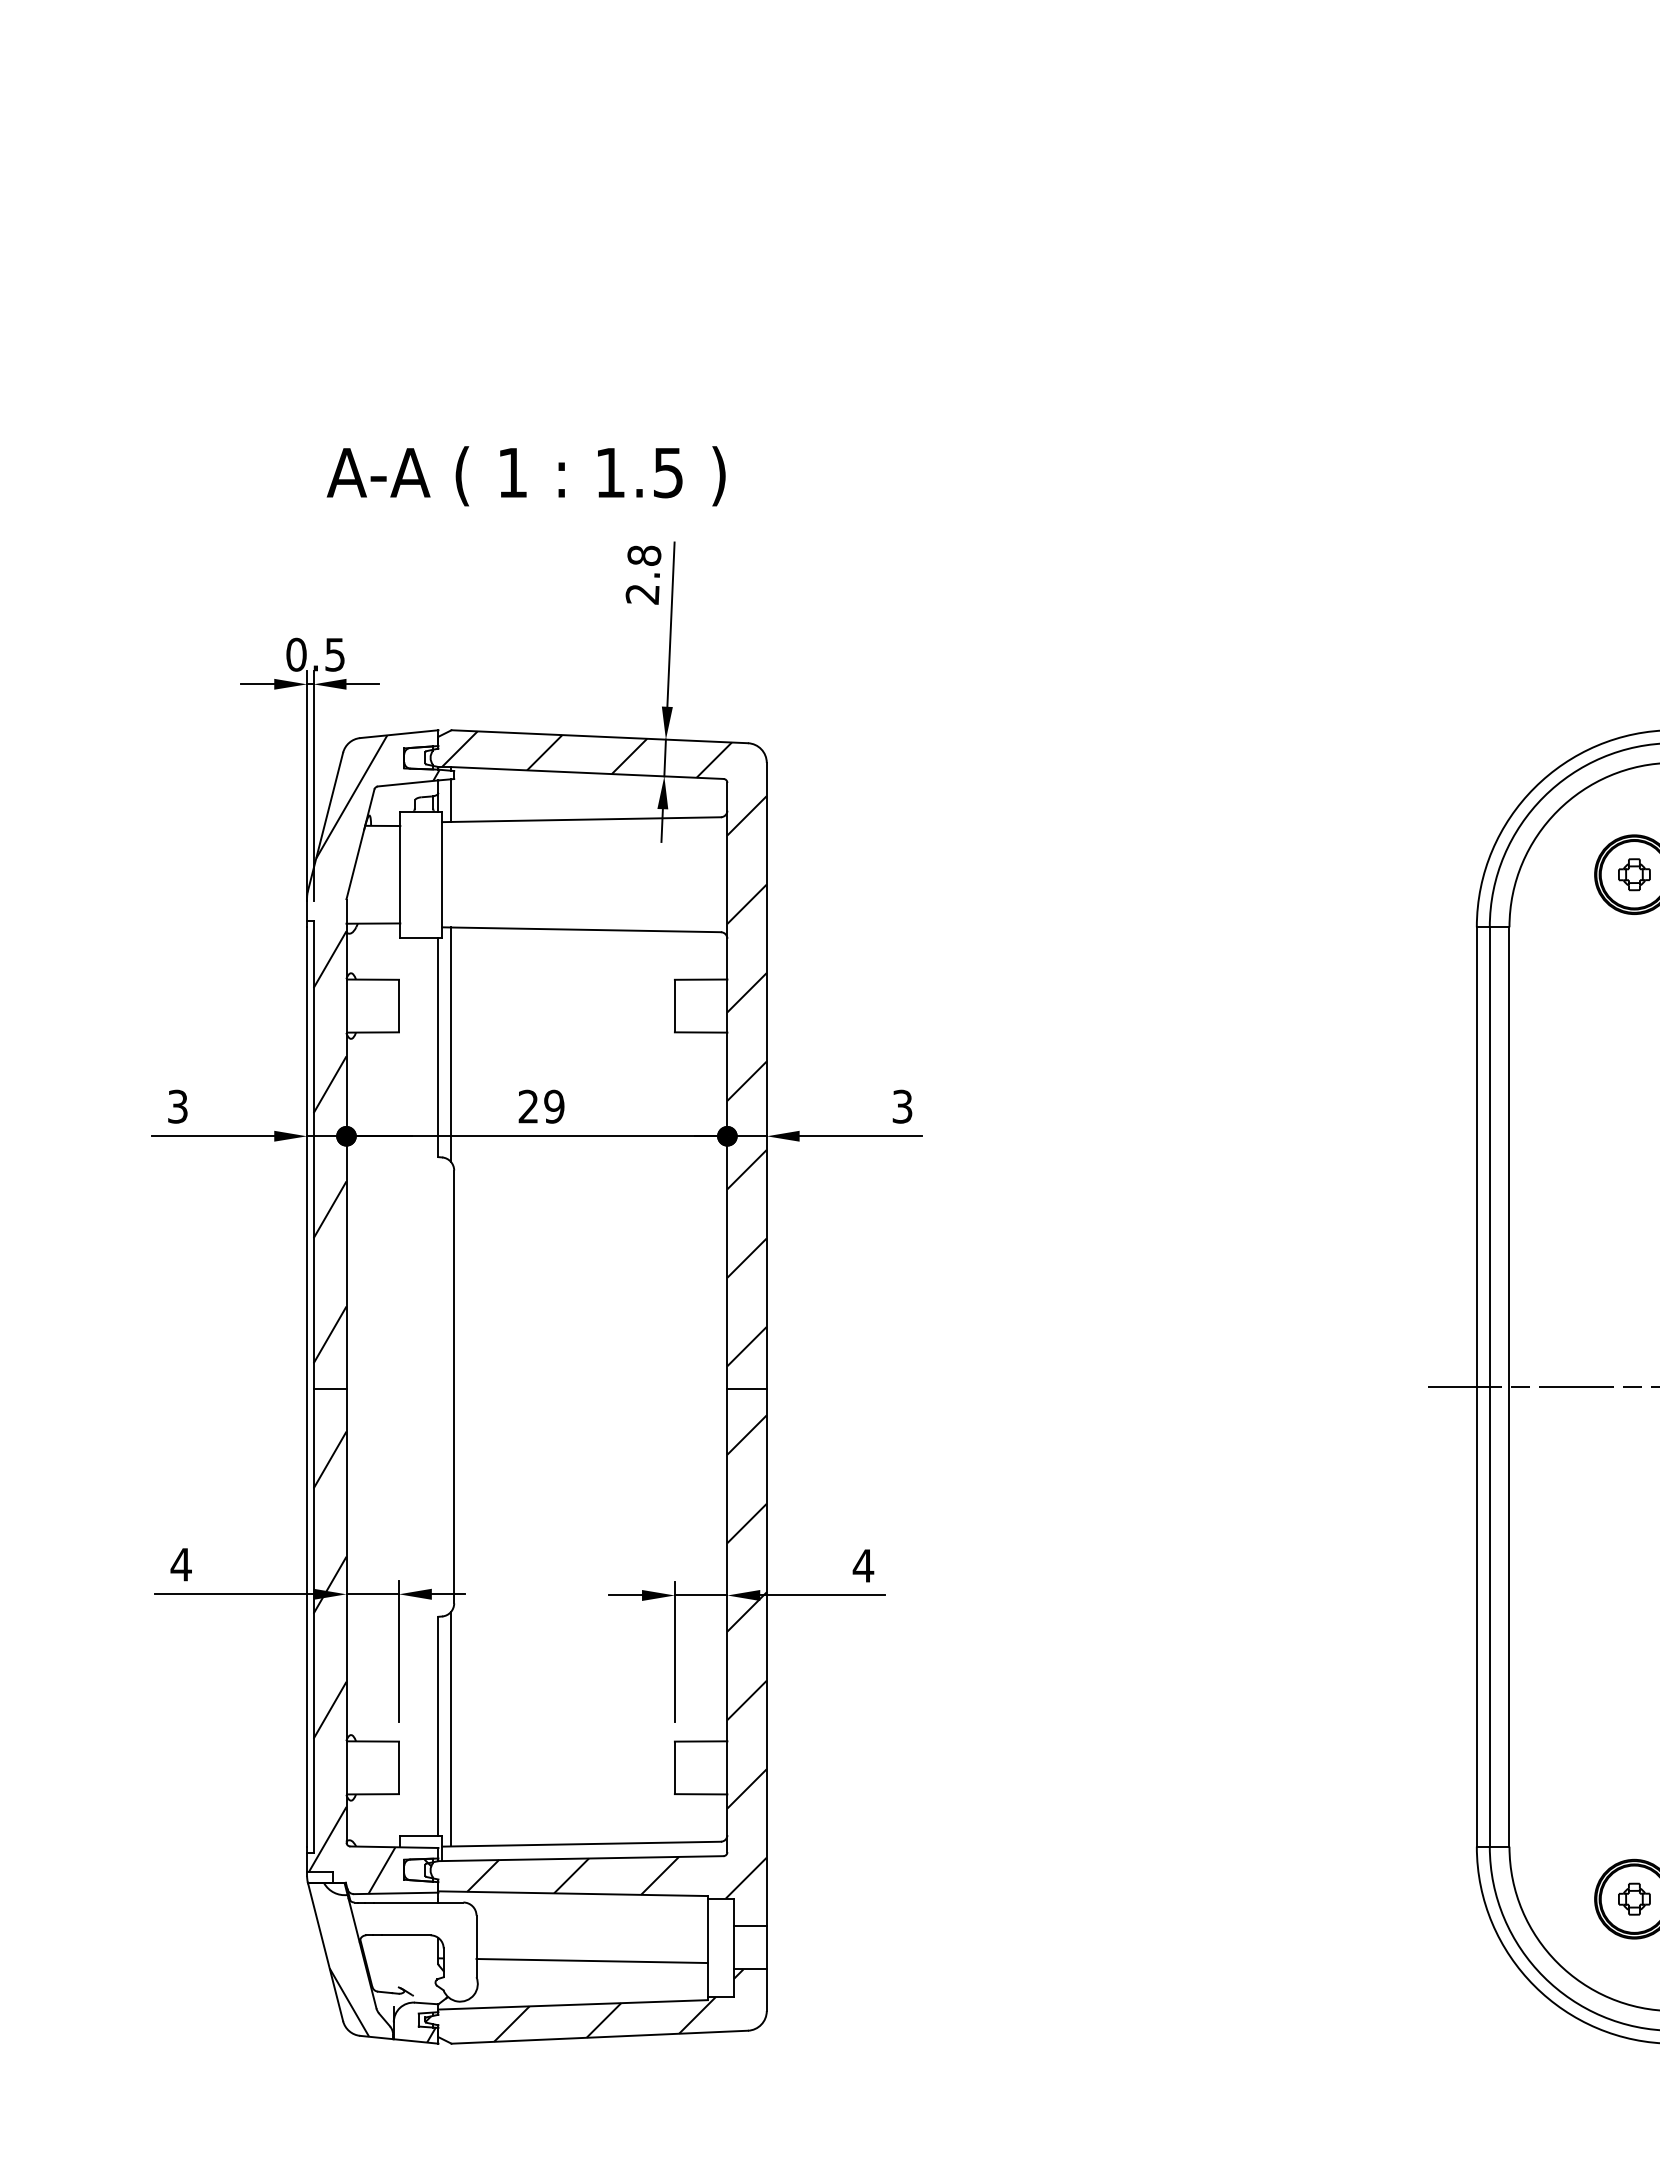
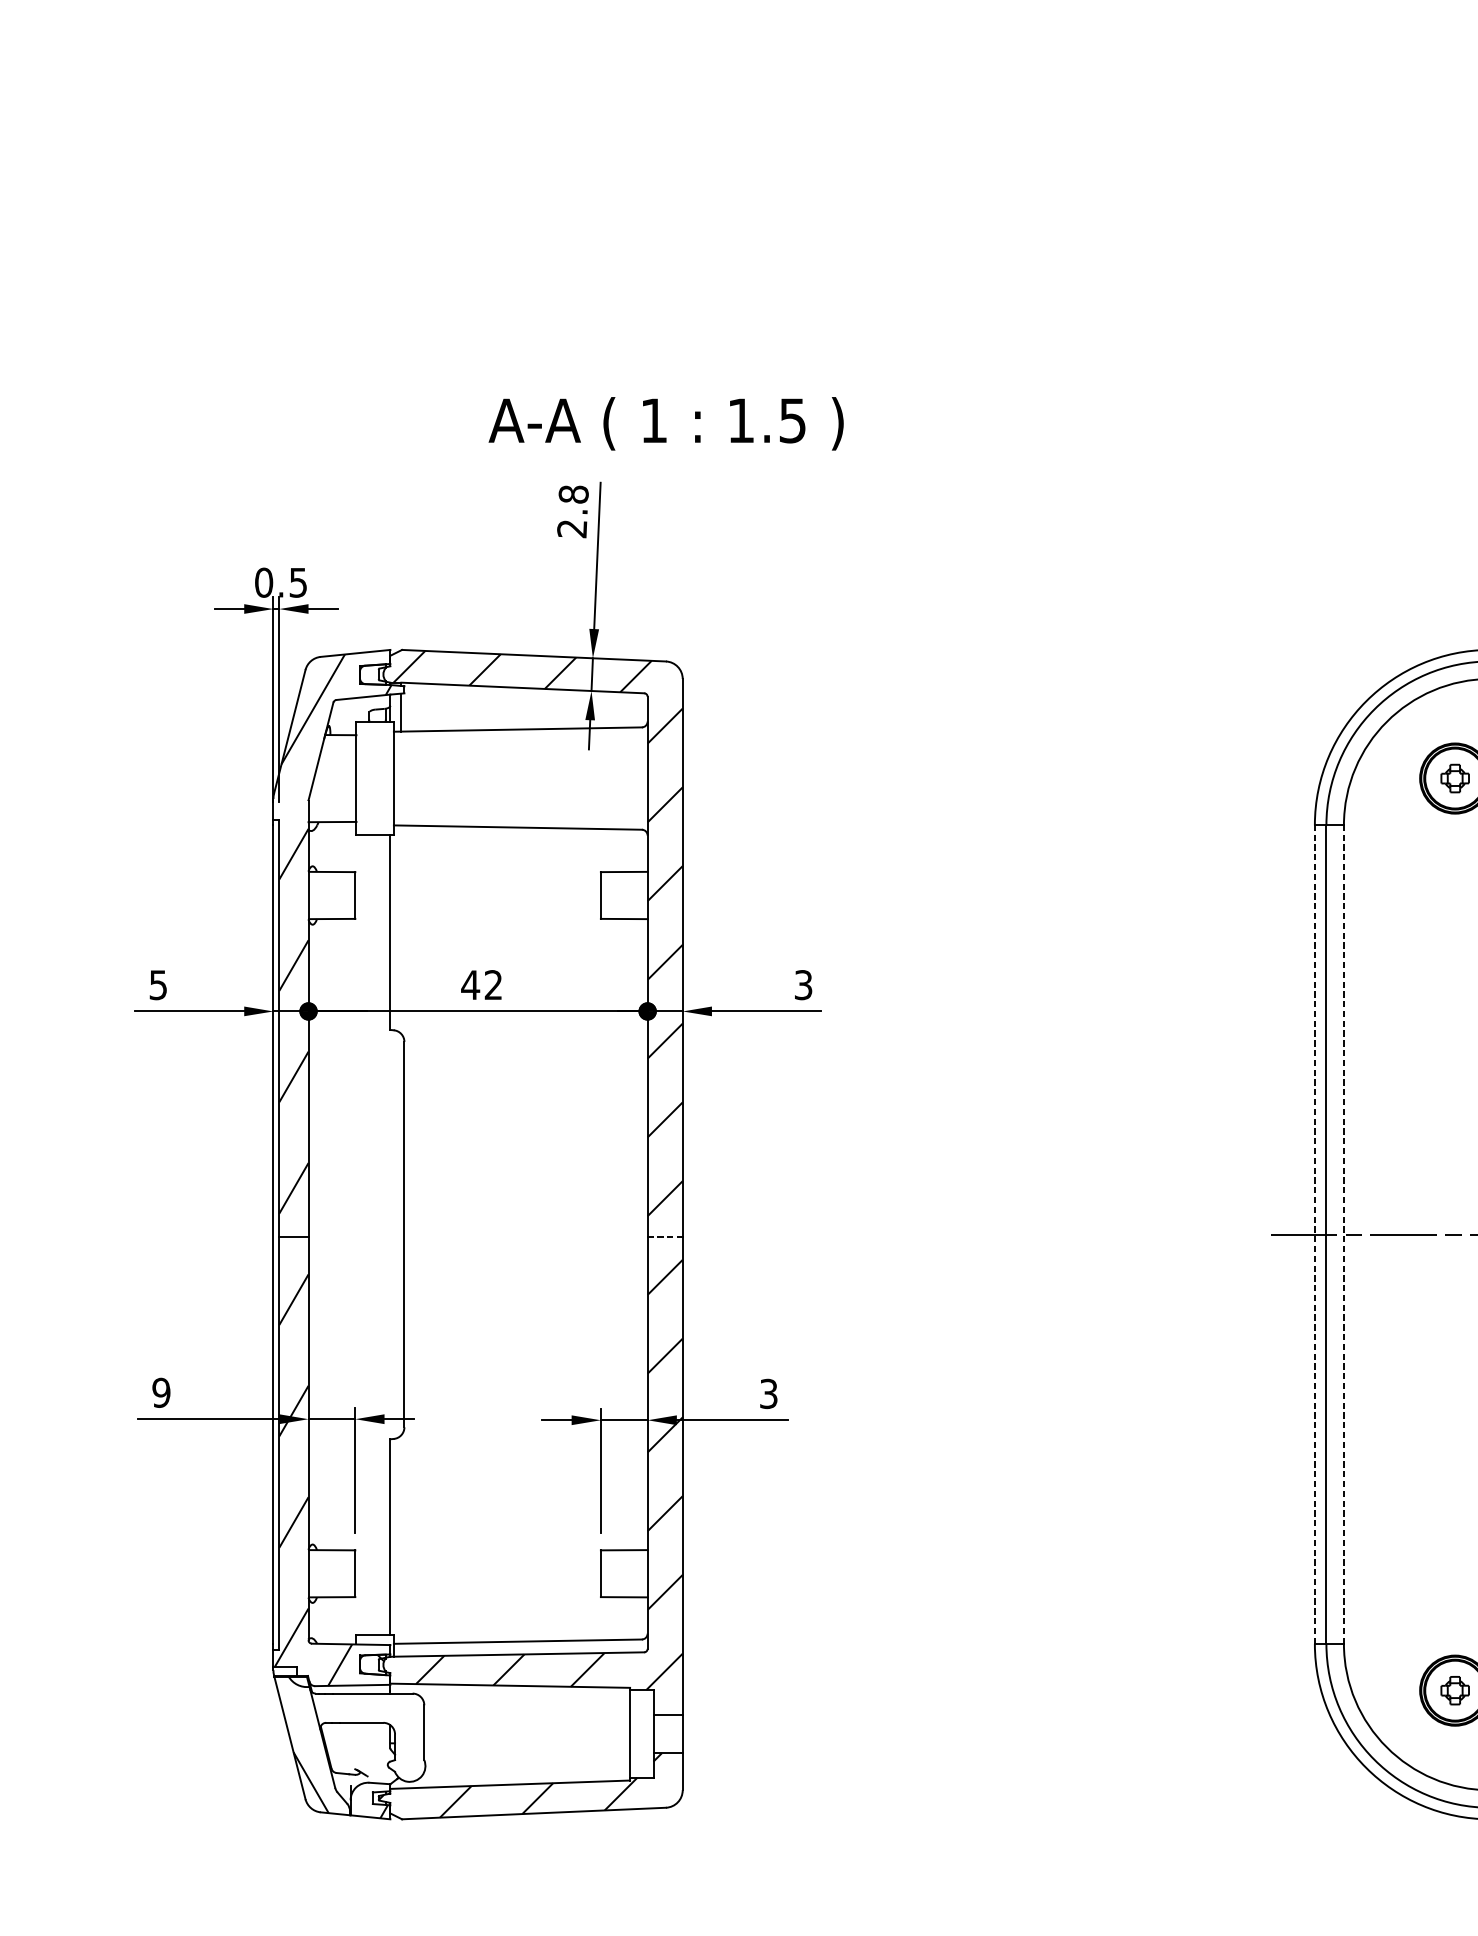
text: (525, 476) -> (665, 424), moved
line: (450, 1044) -> (401, 929), removed
text: (177, 1106) -> (158, 984), 3 -> 5
text: (540, 1106) -> (481, 984), 29 -> 42
line: (1476, 1386) -> (1314, 1234), solid -> dashed
line: (1509, 1386) -> (1343, 1234), solid -> dashed
line: (747, 1389) -> (665, 1236), solid -> dashed
text: (180, 1564) -> (160, 1392), 4 -> 9
text: (863, 1565) -> (768, 1393), 4 -> 3
line: (450, 1729) -> (401, 1539), removed
line: (591, 1960) -> (526, 1745), removed

